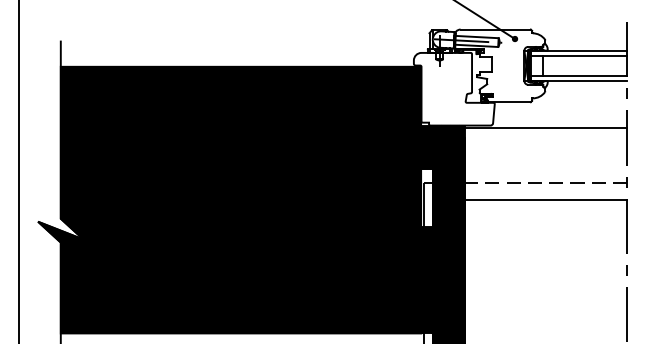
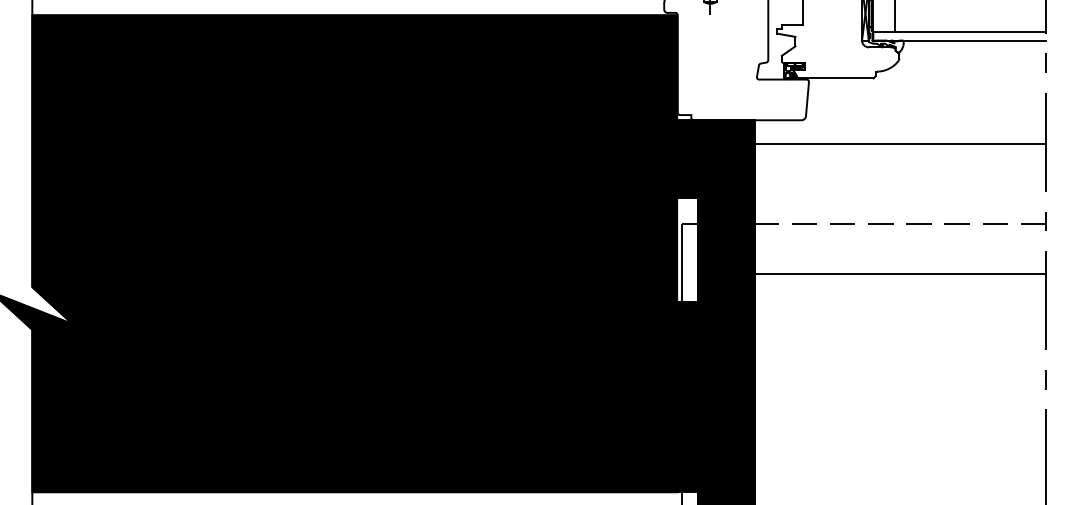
line: (546, 127) -> (901, 143), moved
line: (546, 200) -> (901, 274), moved

